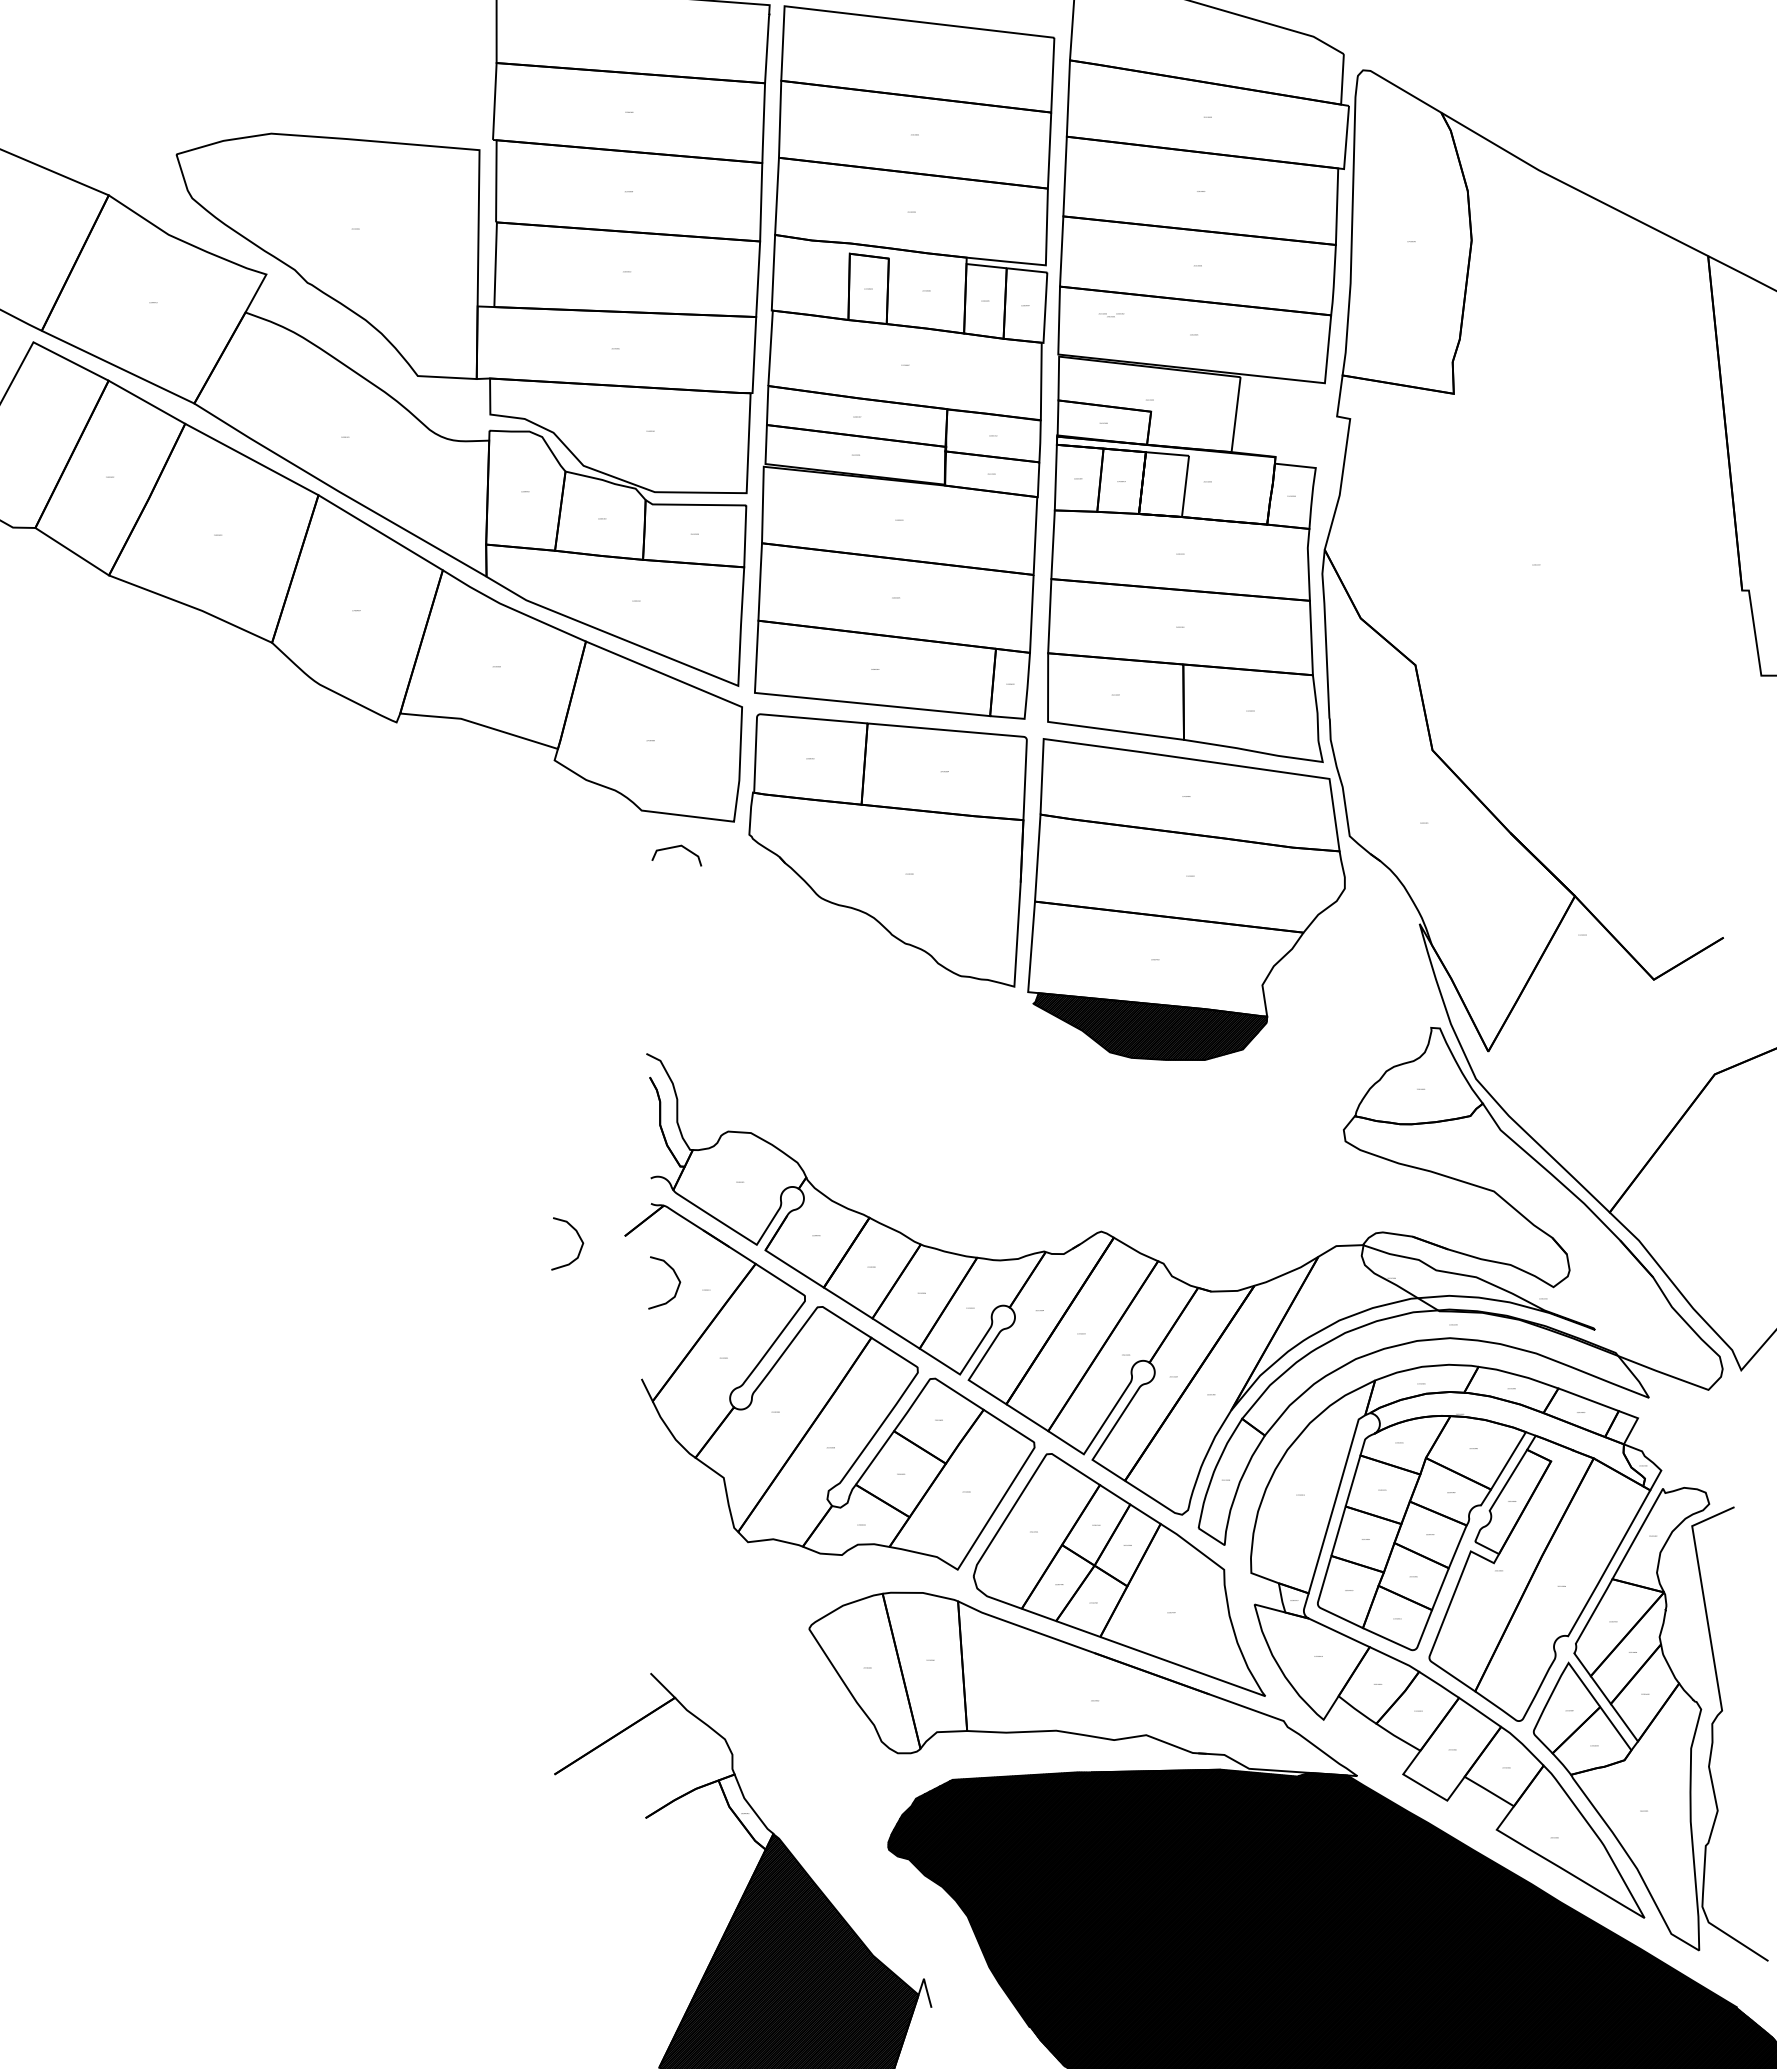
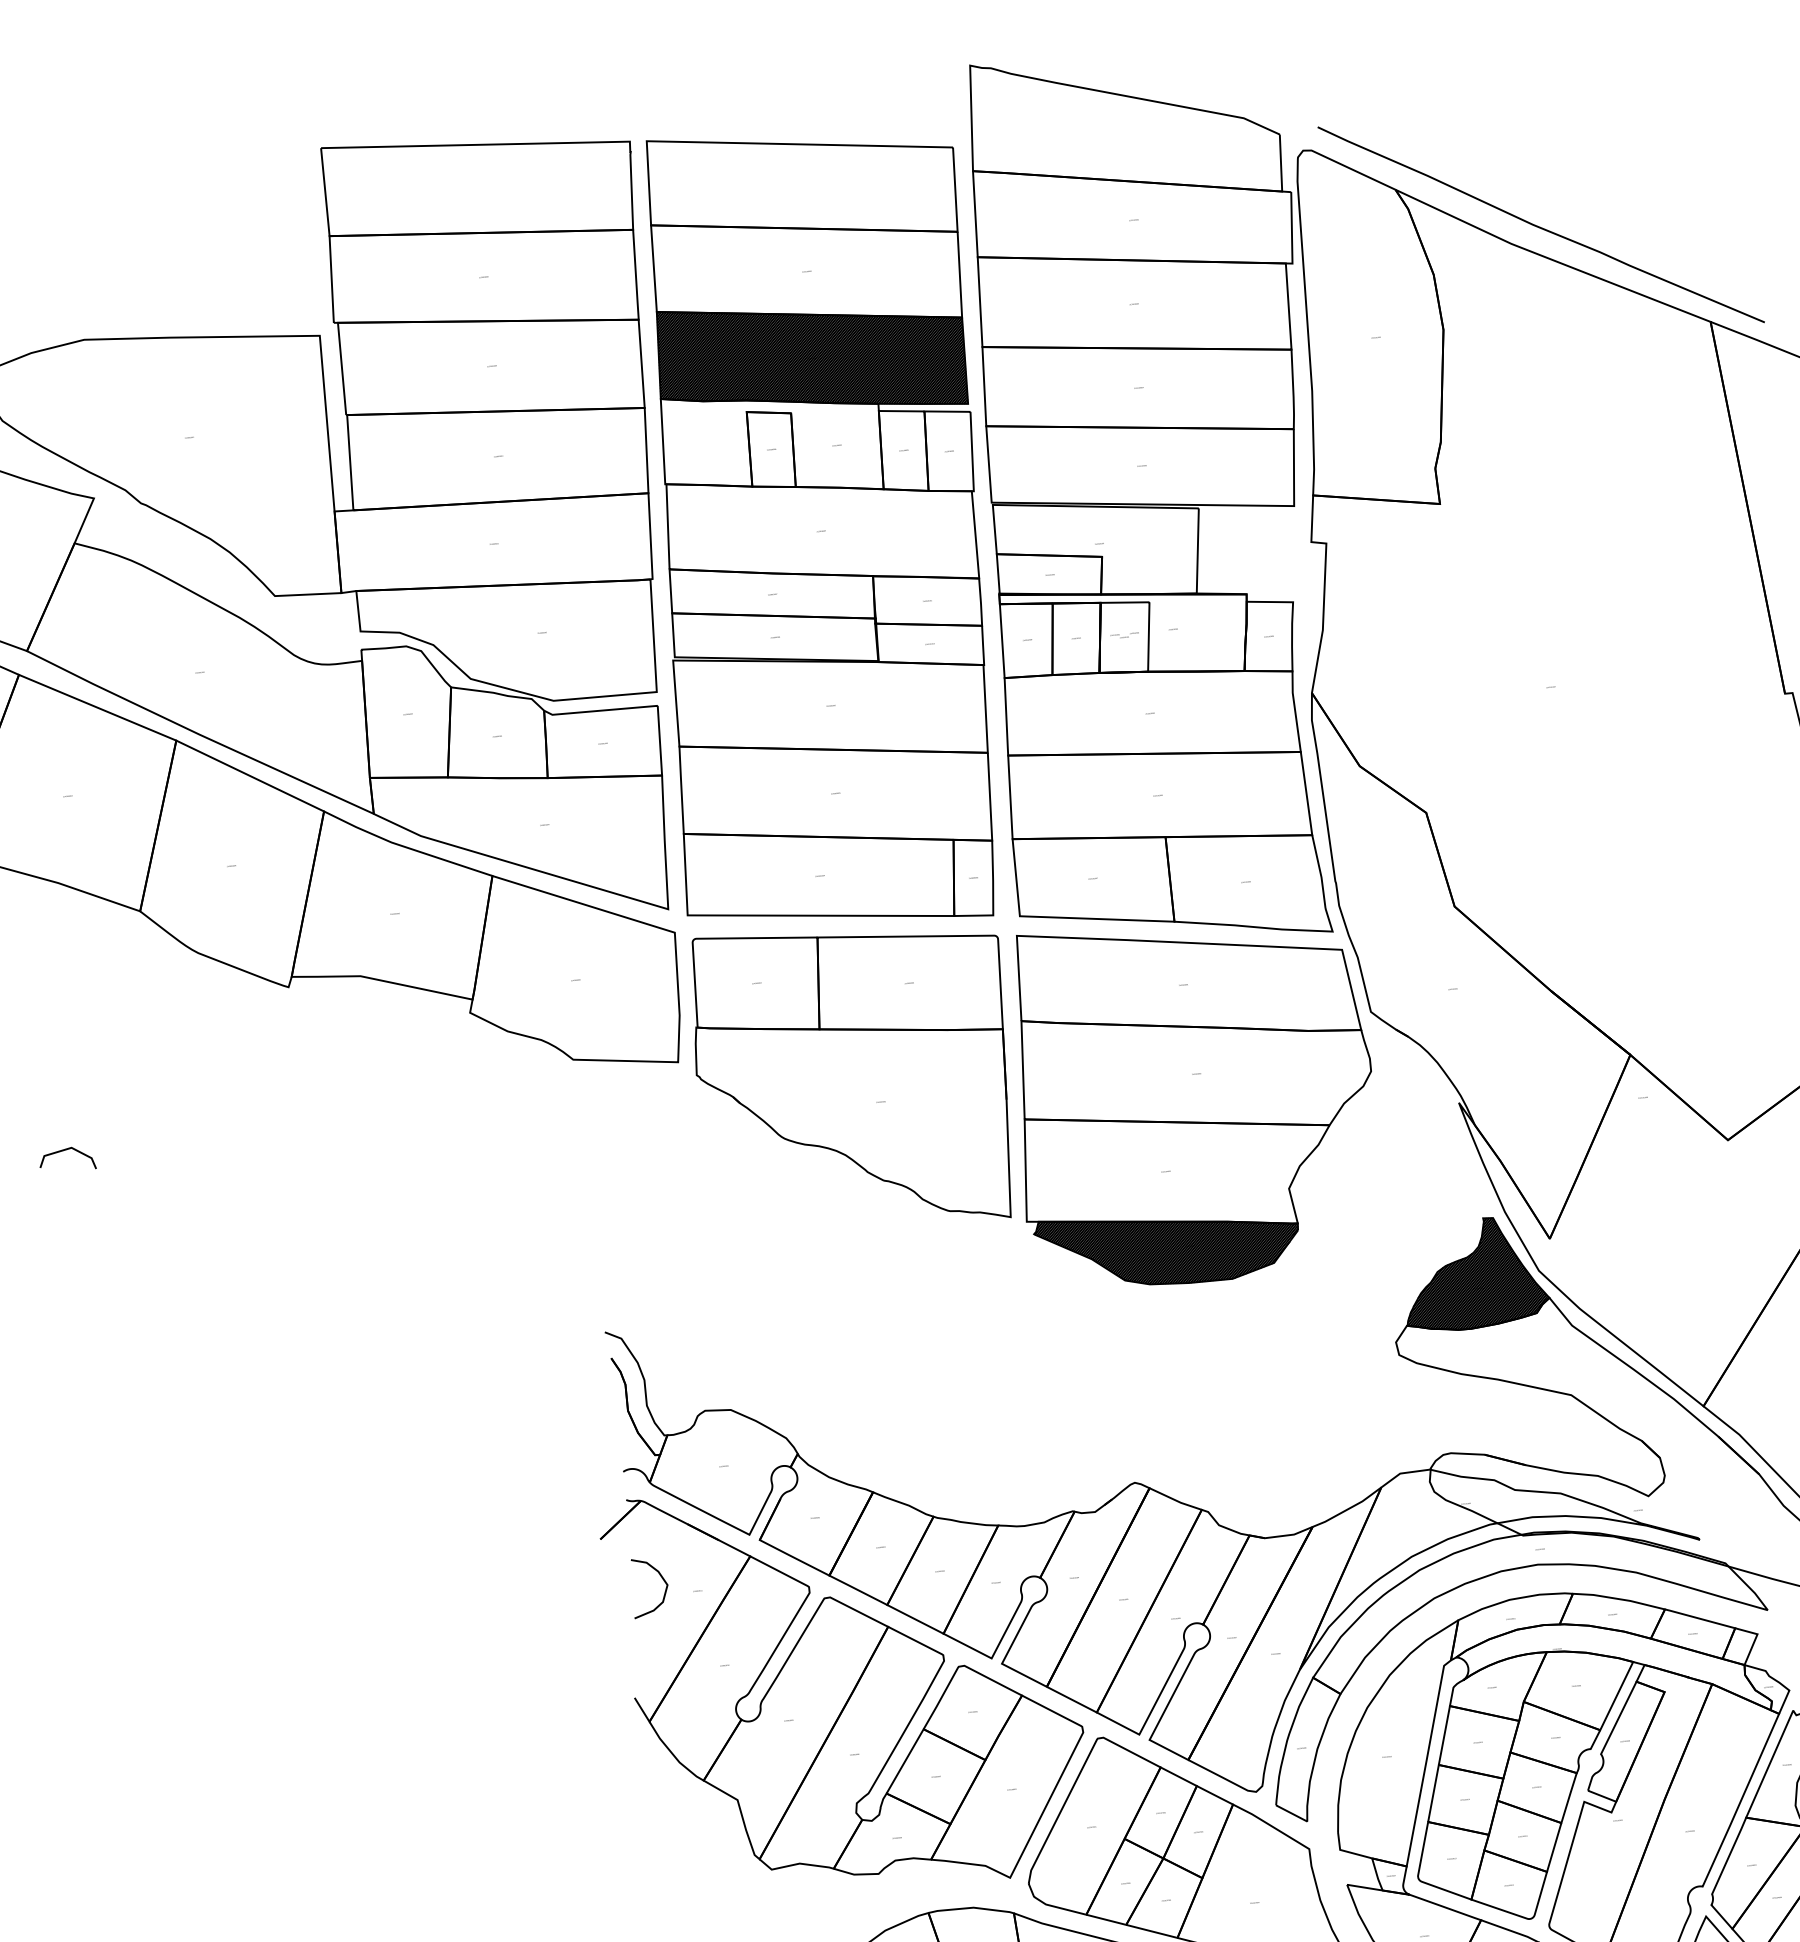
curve: (1566, 157) -> (1540, 226), added
hatch: (911, 211) -> (811, 357), added
text: (1111, 314) -> (1124, 634), moved
curve: (673, 848) -> (62, 1151), moved
hatch: (1418, 1075) -> (1474, 1273), added
curve: (579, 1238) -> (549, 1546), removed

